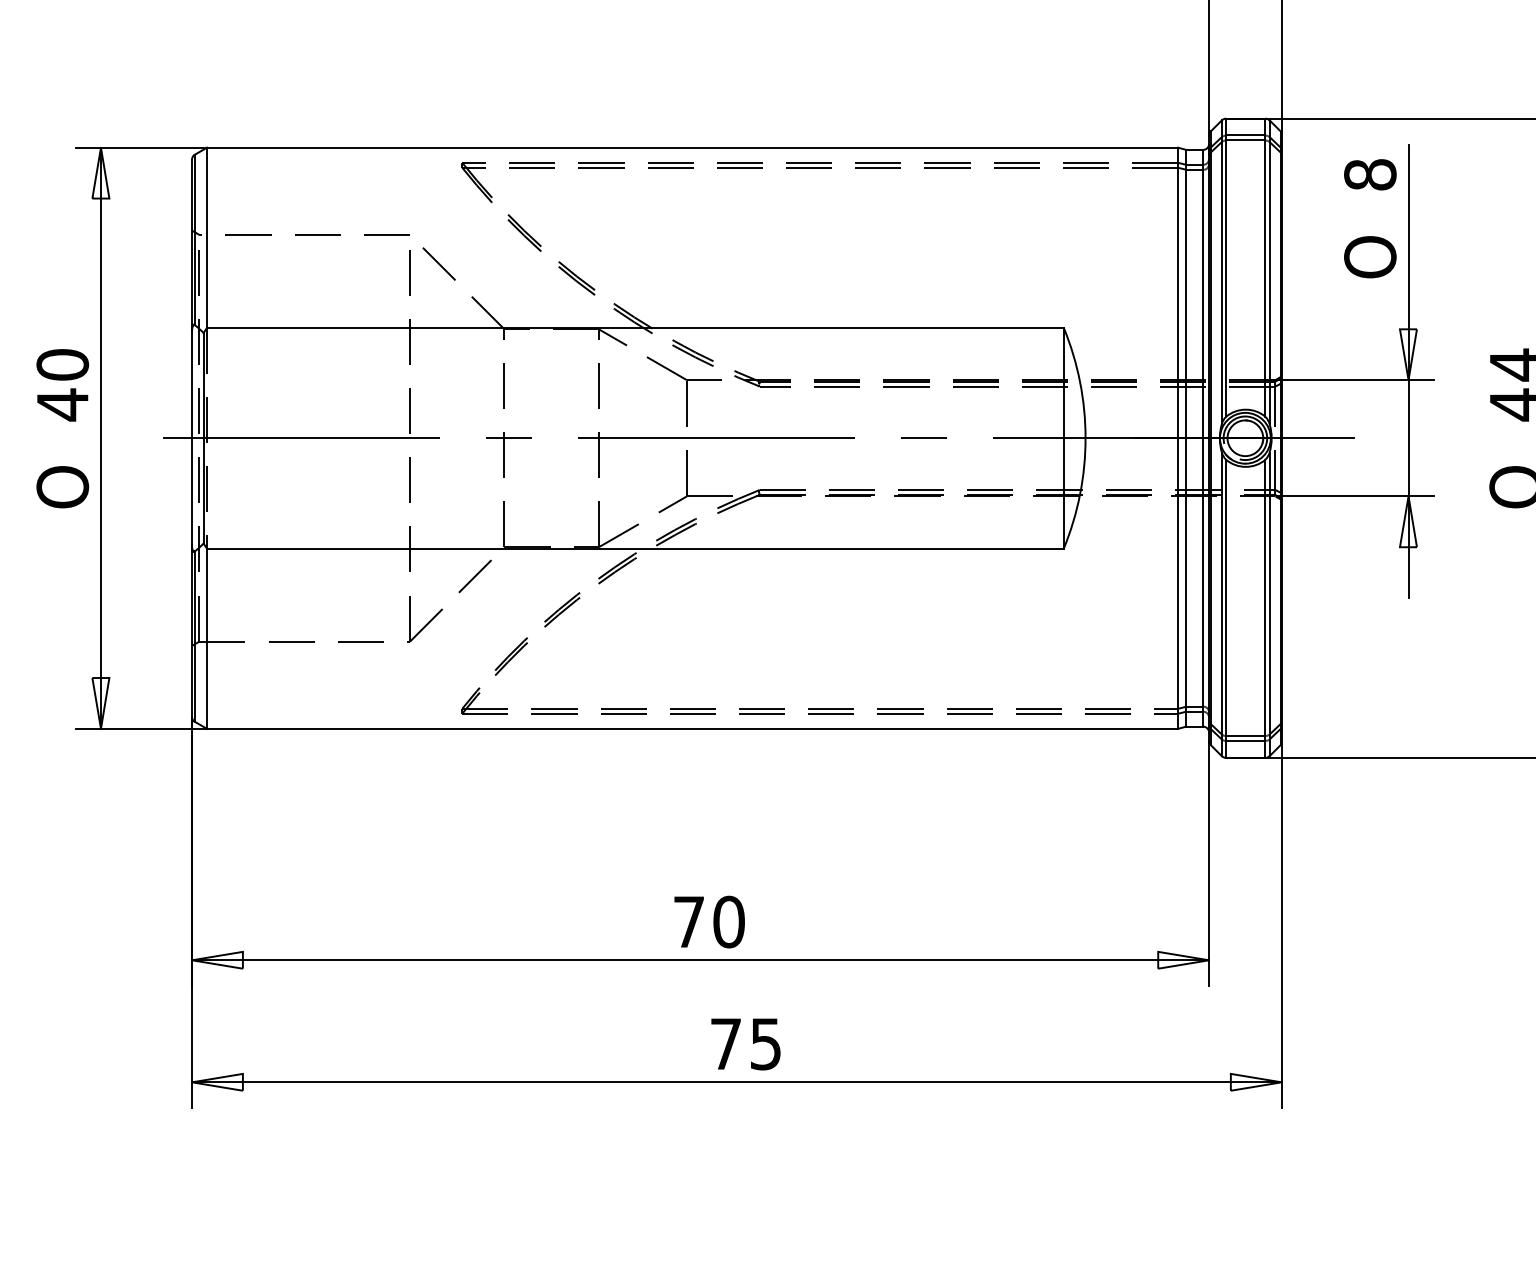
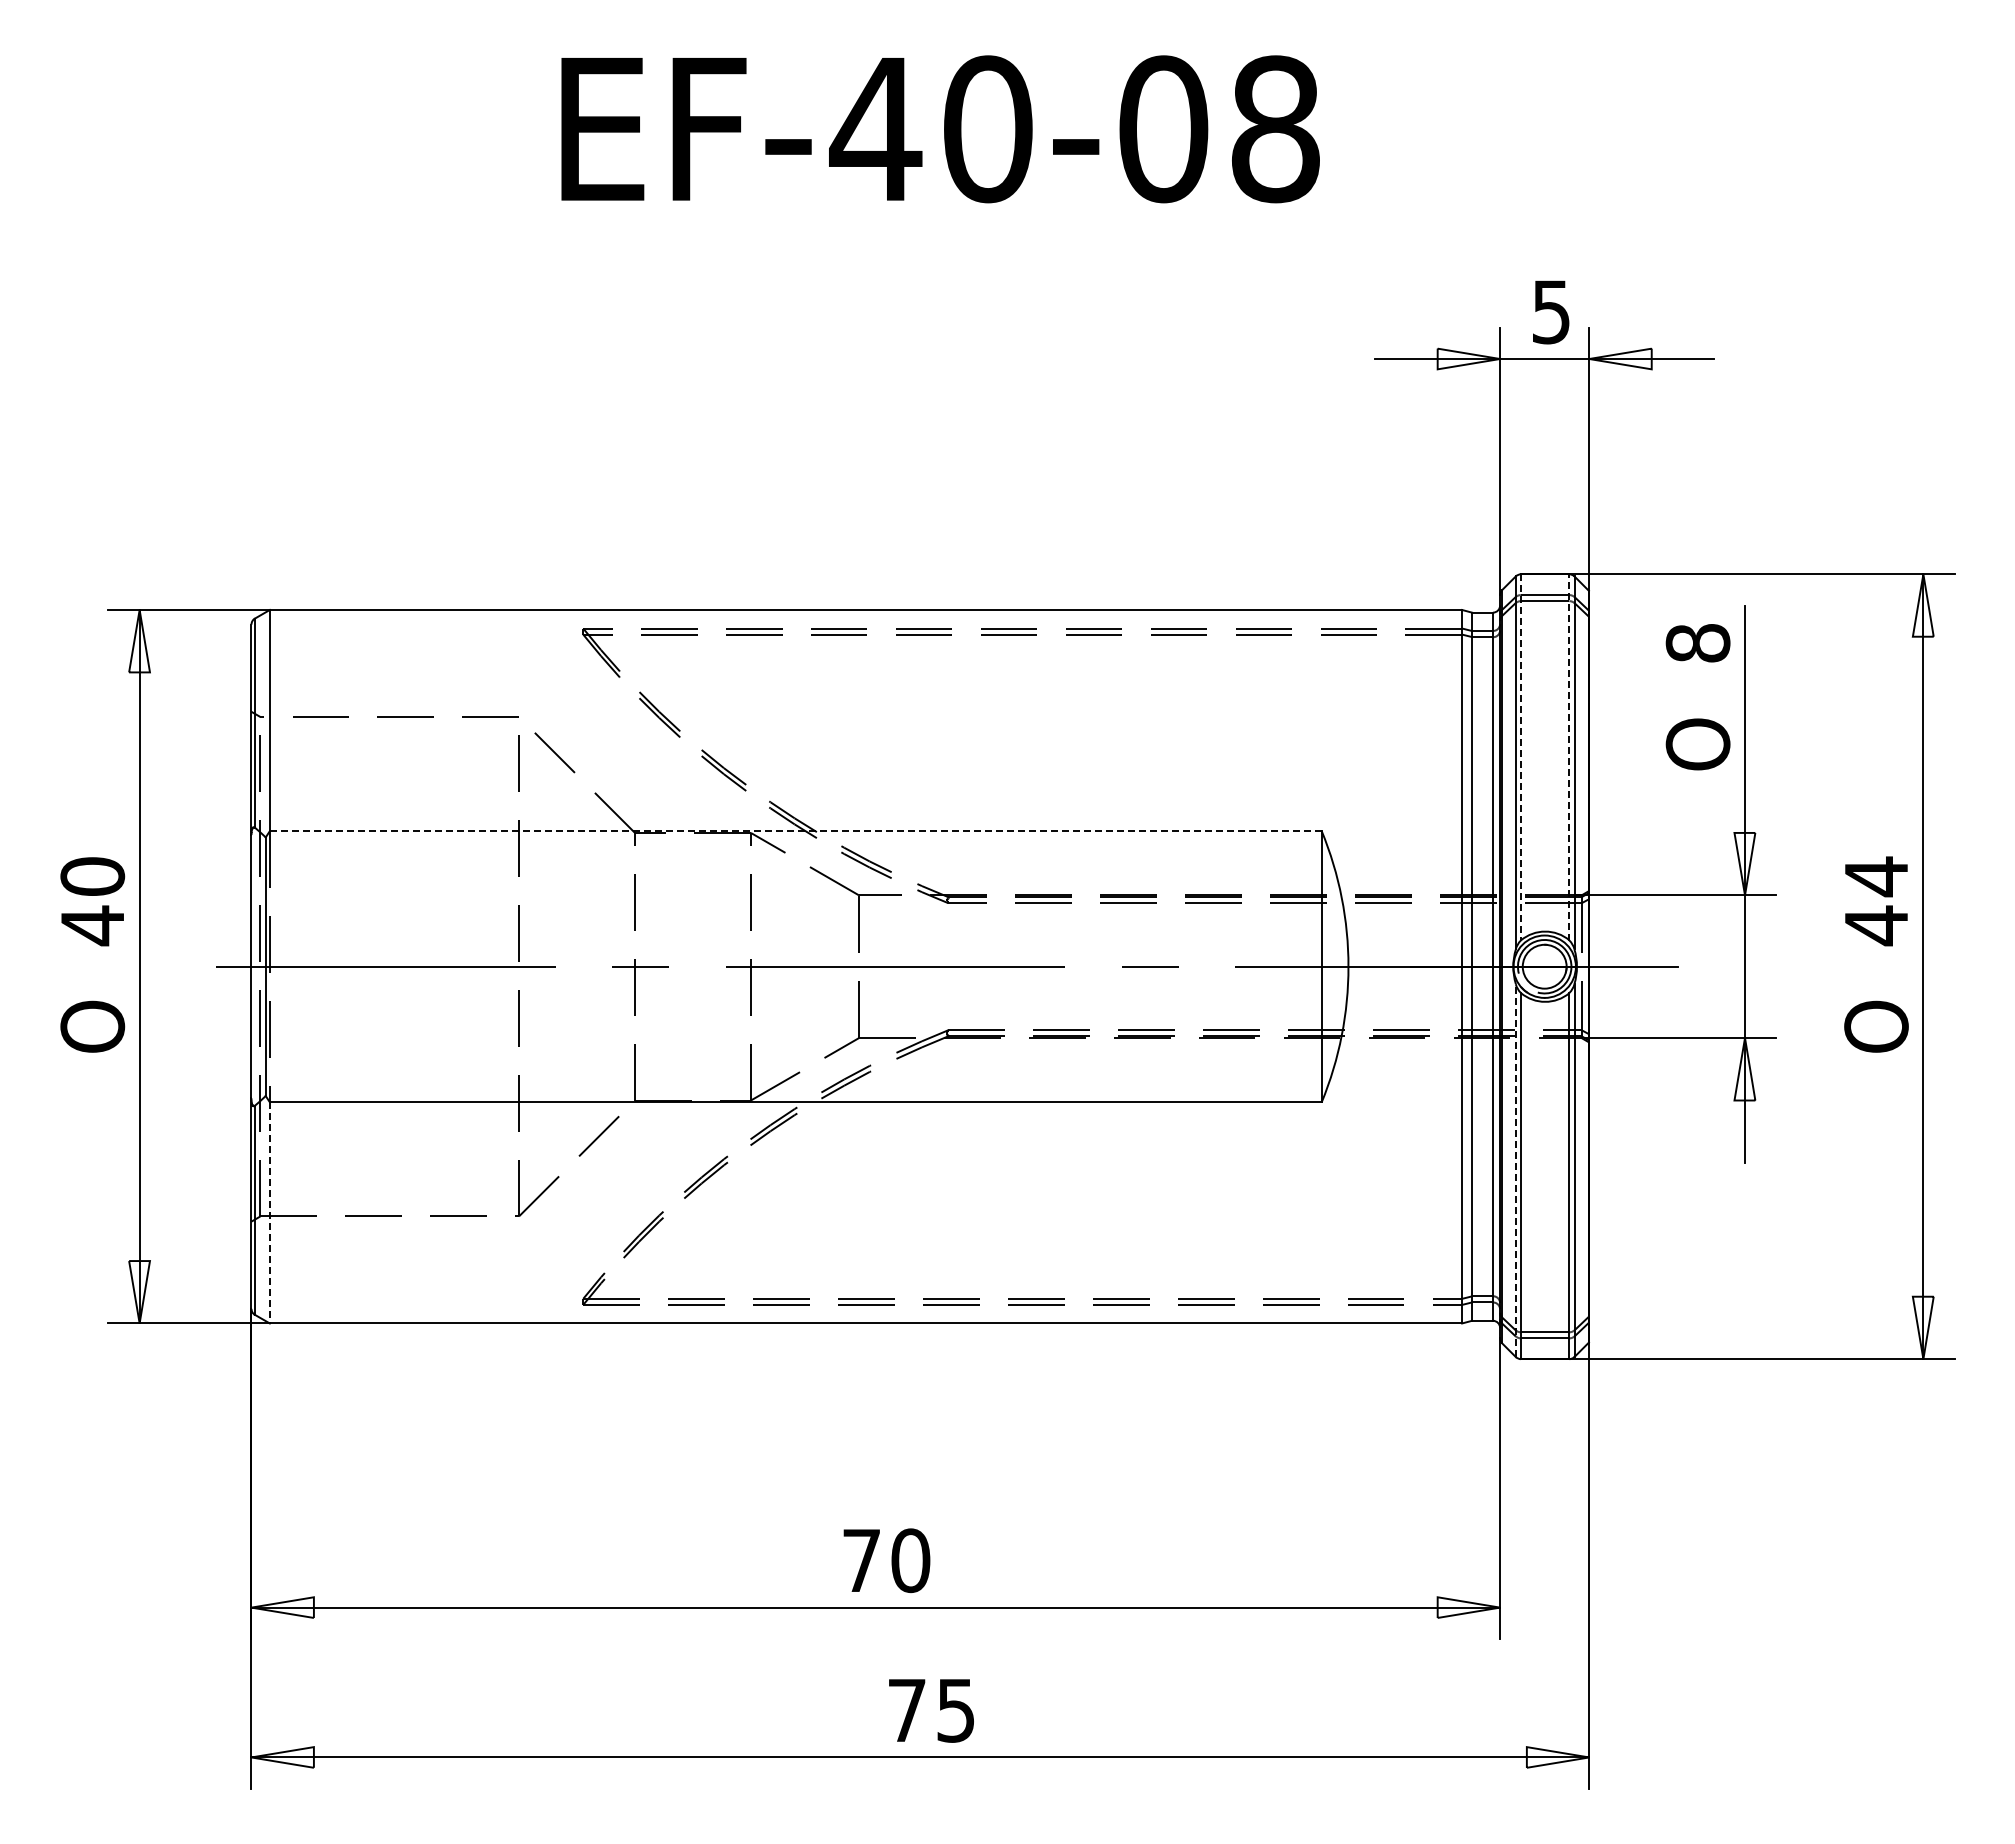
line: (1225, 267) -> (1520, 757), solid -> dashed
line: (1265, 267) -> (1569, 756), solid -> dashed
line: (635, 328) -> (795, 831), solid -> dashed
line: (1221, 604) -> (1515, 1170), solid -> dashed
line: (206, 638) -> (269, 1212), solid -> dashed

